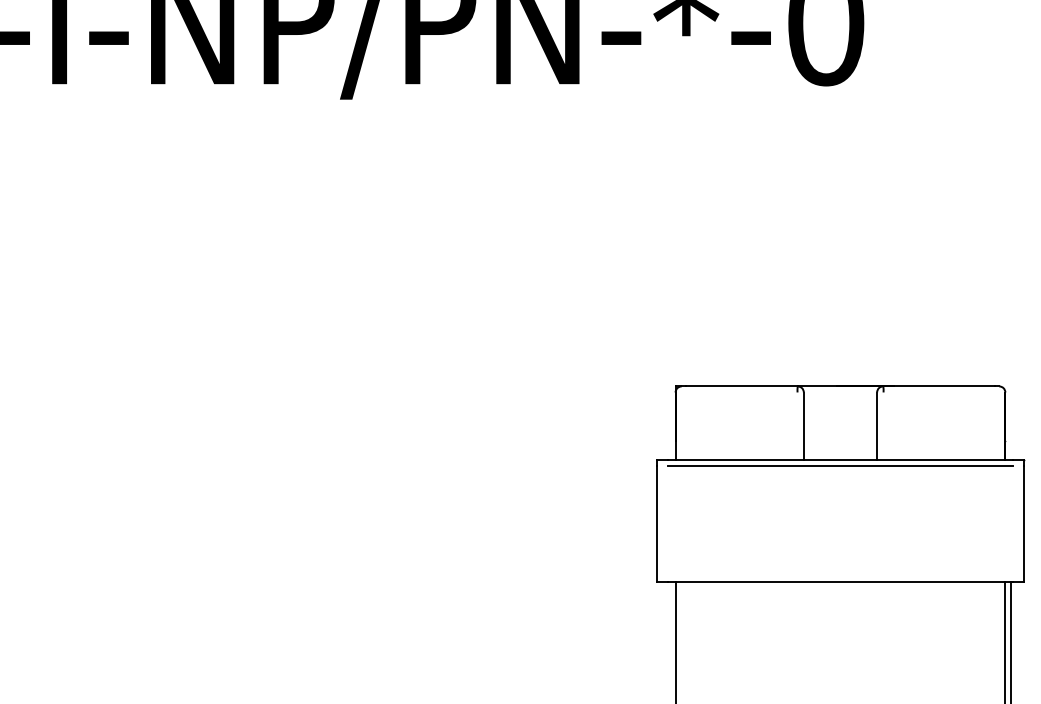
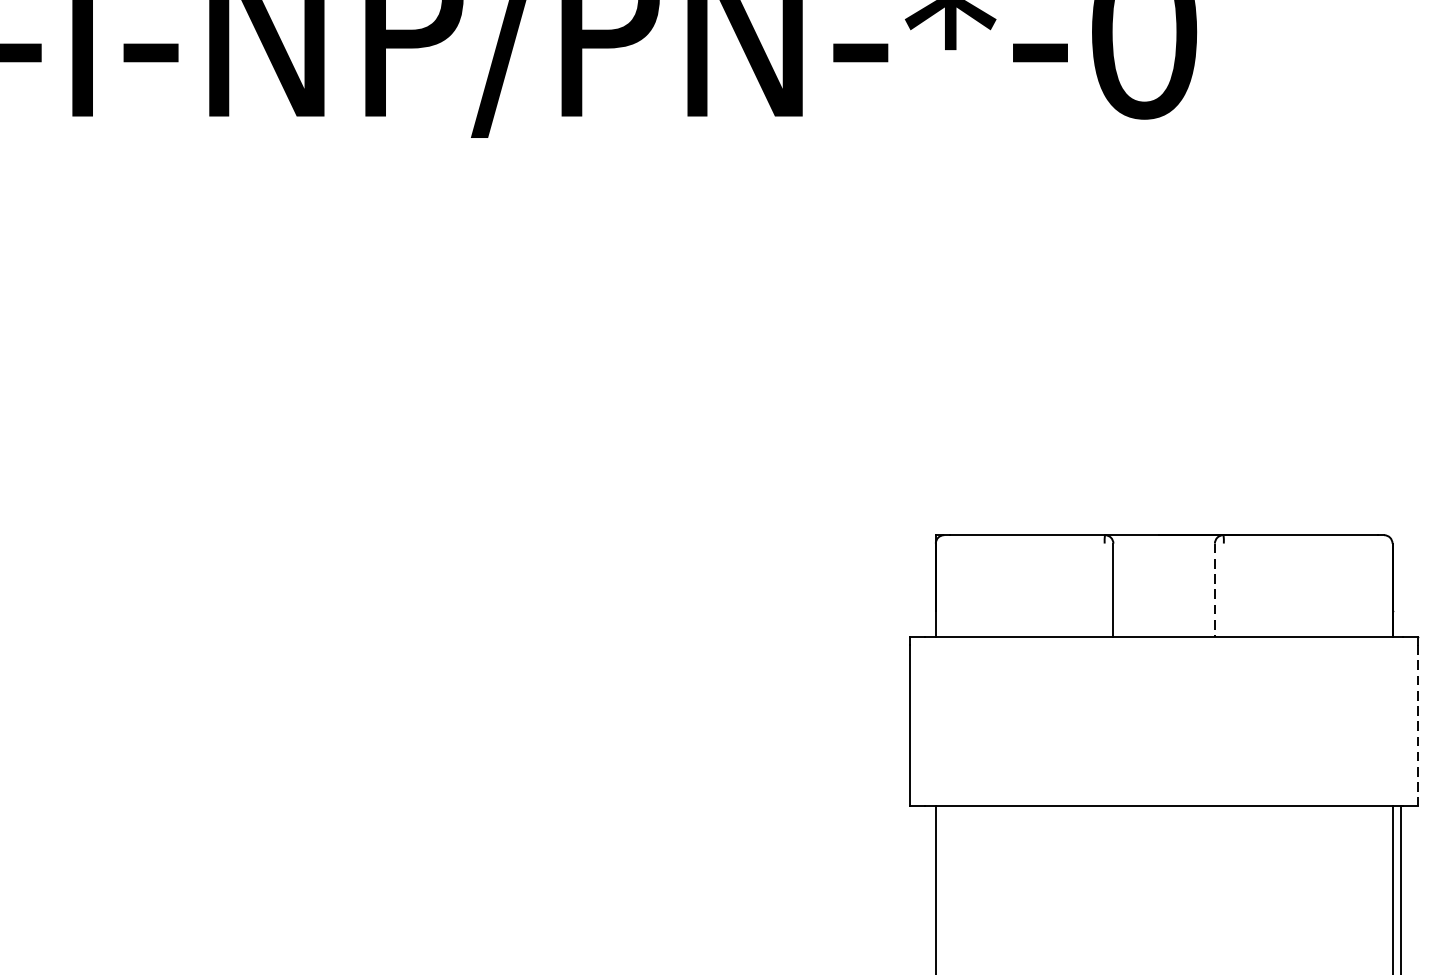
line: (877, 426) -> (1215, 590), solid -> dashed
line: (840, 465) -> (1164, 644), removed
line: (1023, 524) -> (1417, 726), solid -> dashed

